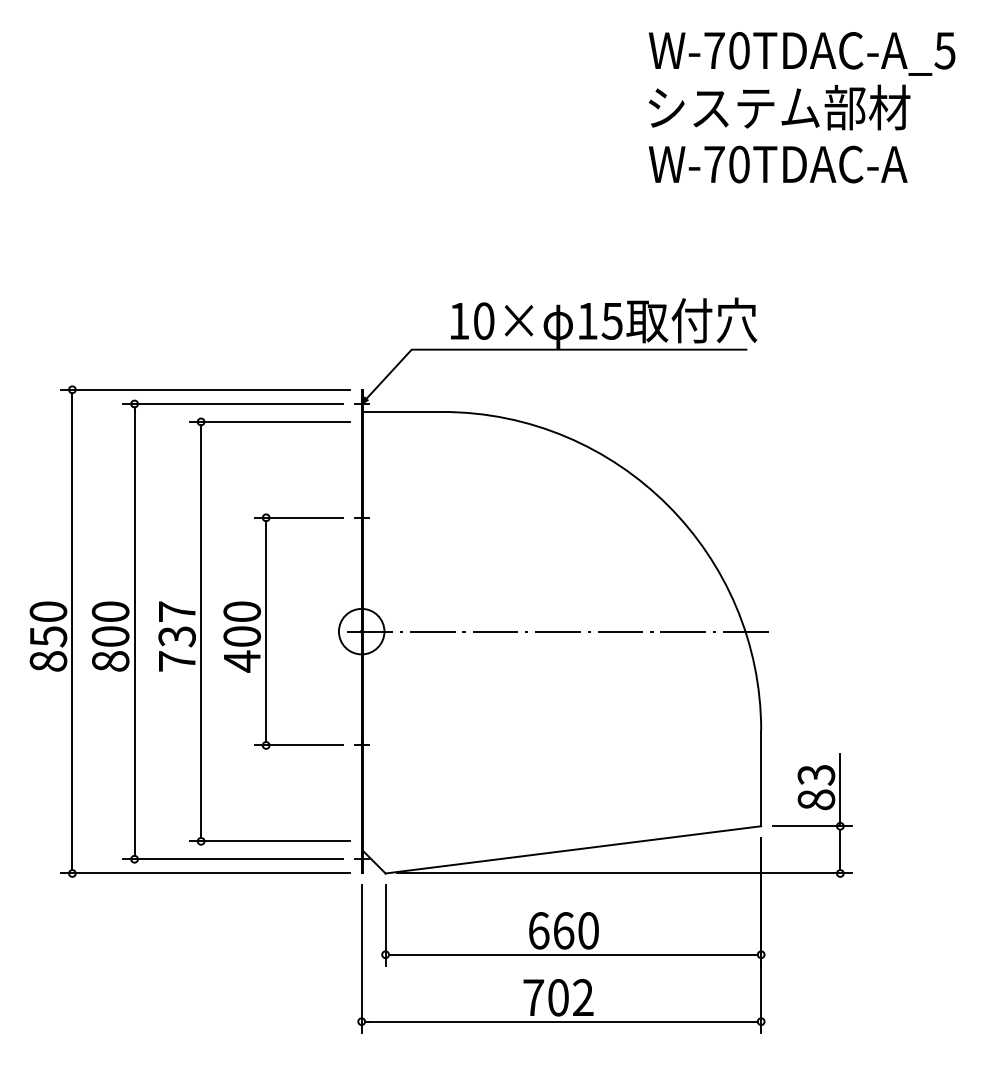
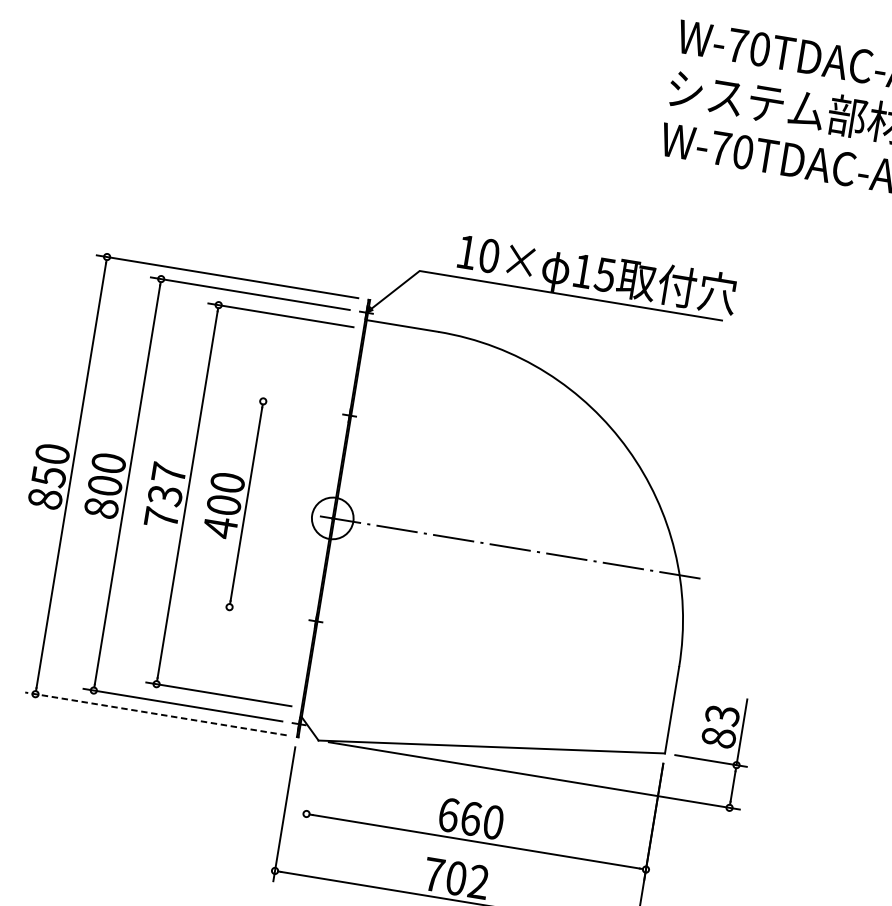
line: (298, 517) -> (292, 405), removed
line: (298, 745) -> (258, 611), removed
line: (205, 873) -> (155, 713), solid -> dashed
line: (385, 925) -> (310, 787), removed

